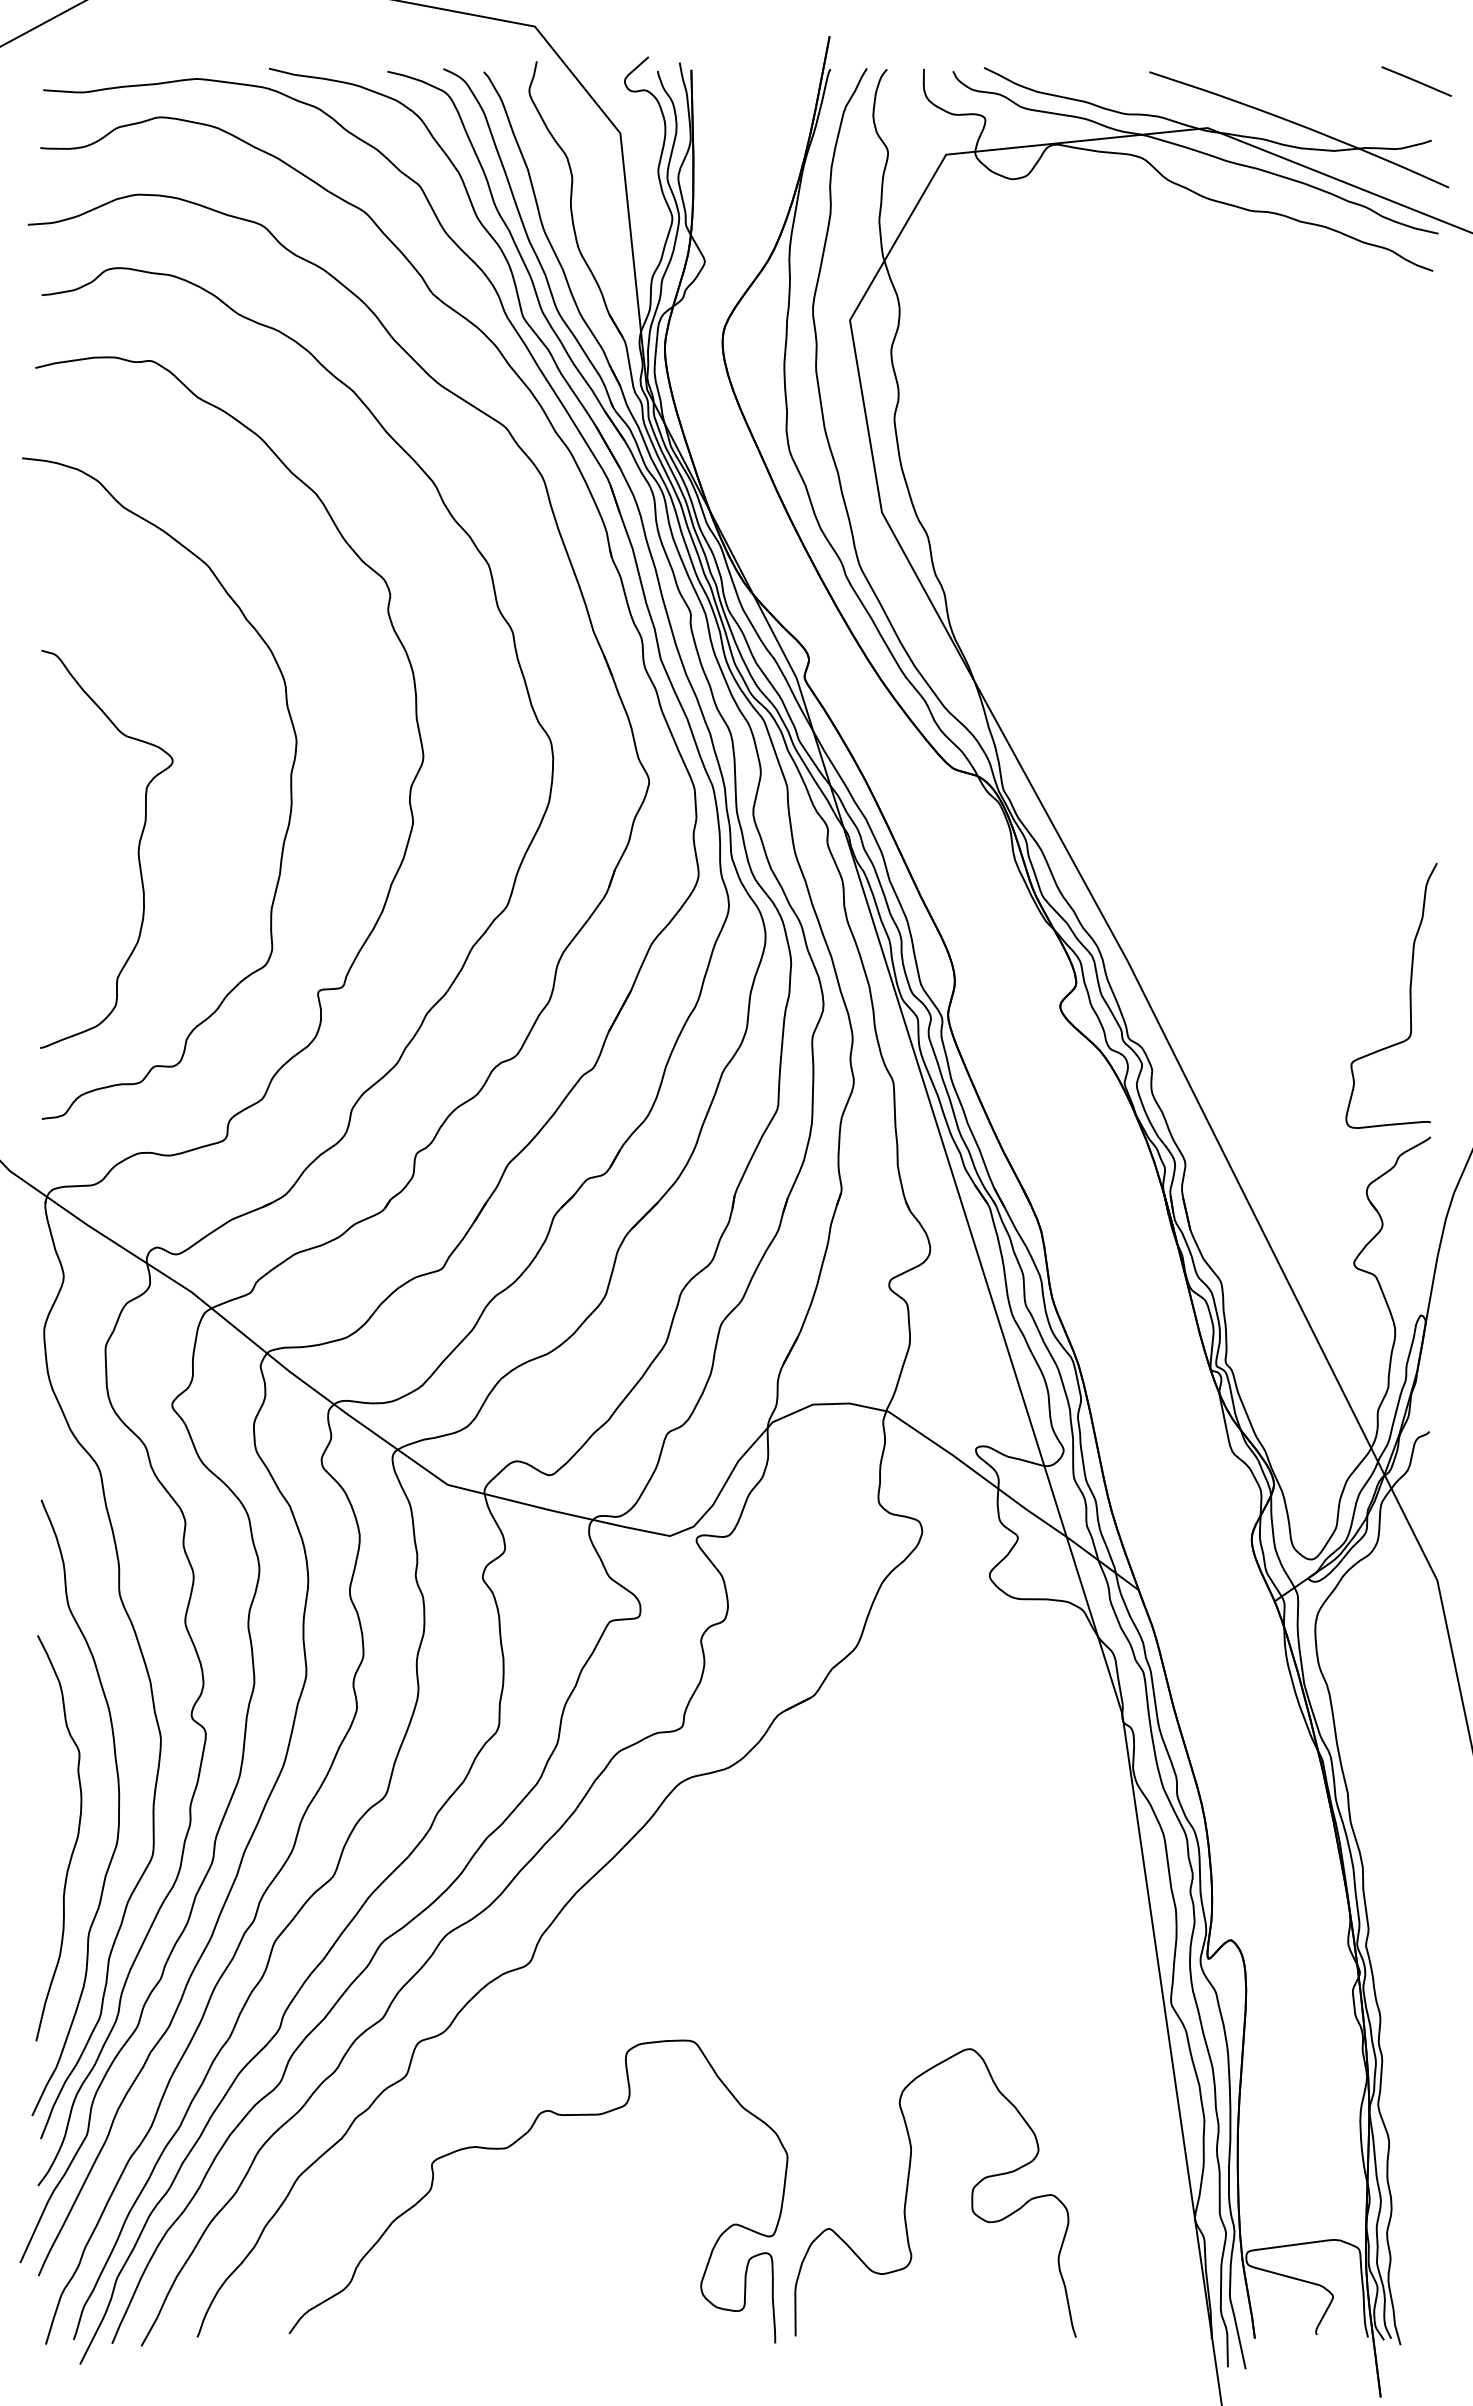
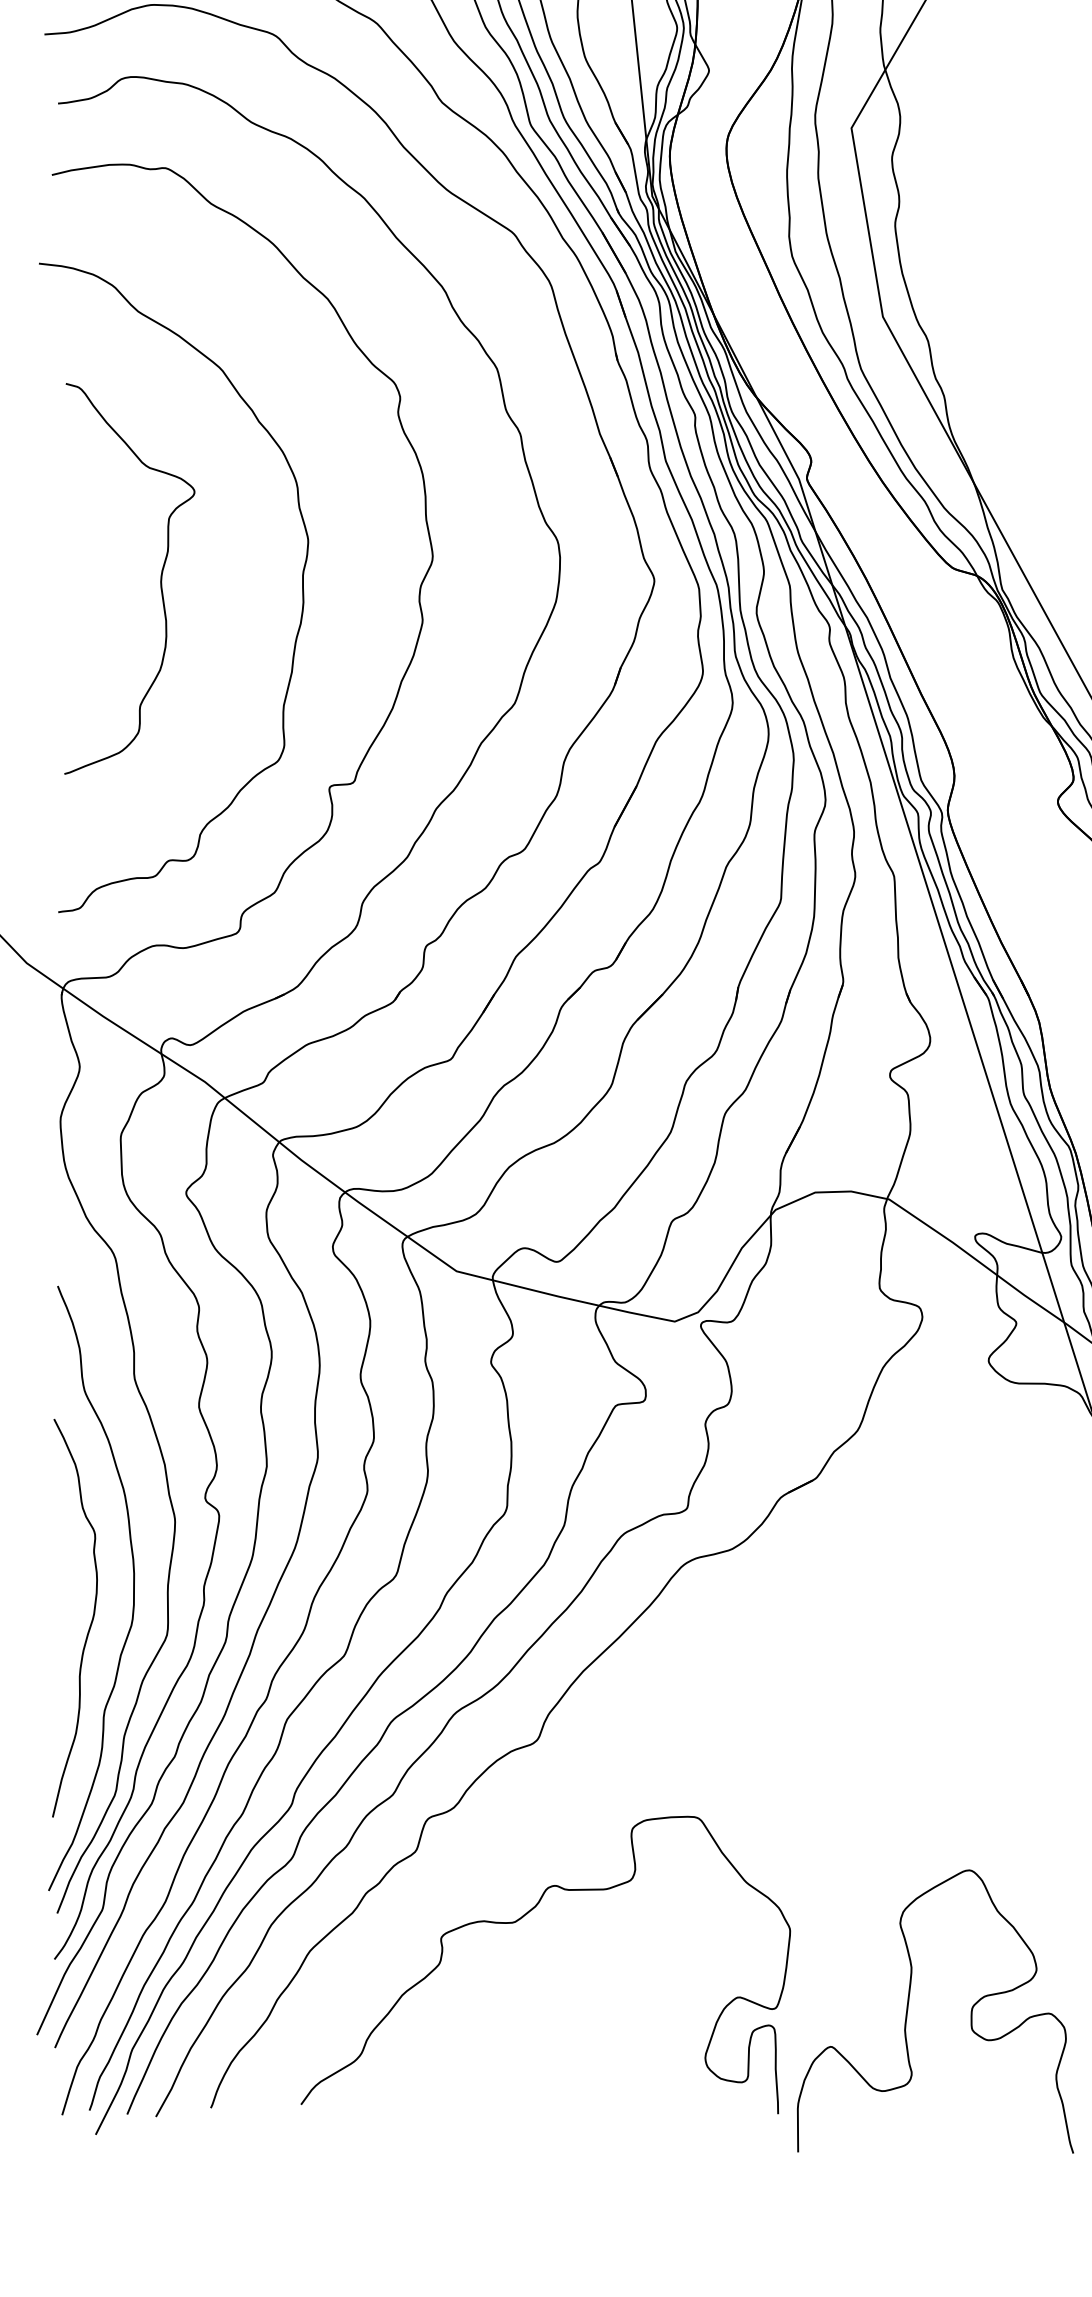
curve: (137, 850) -> (159, 579), moved
curve: (908, 2187) -> (908, 2006), moved

